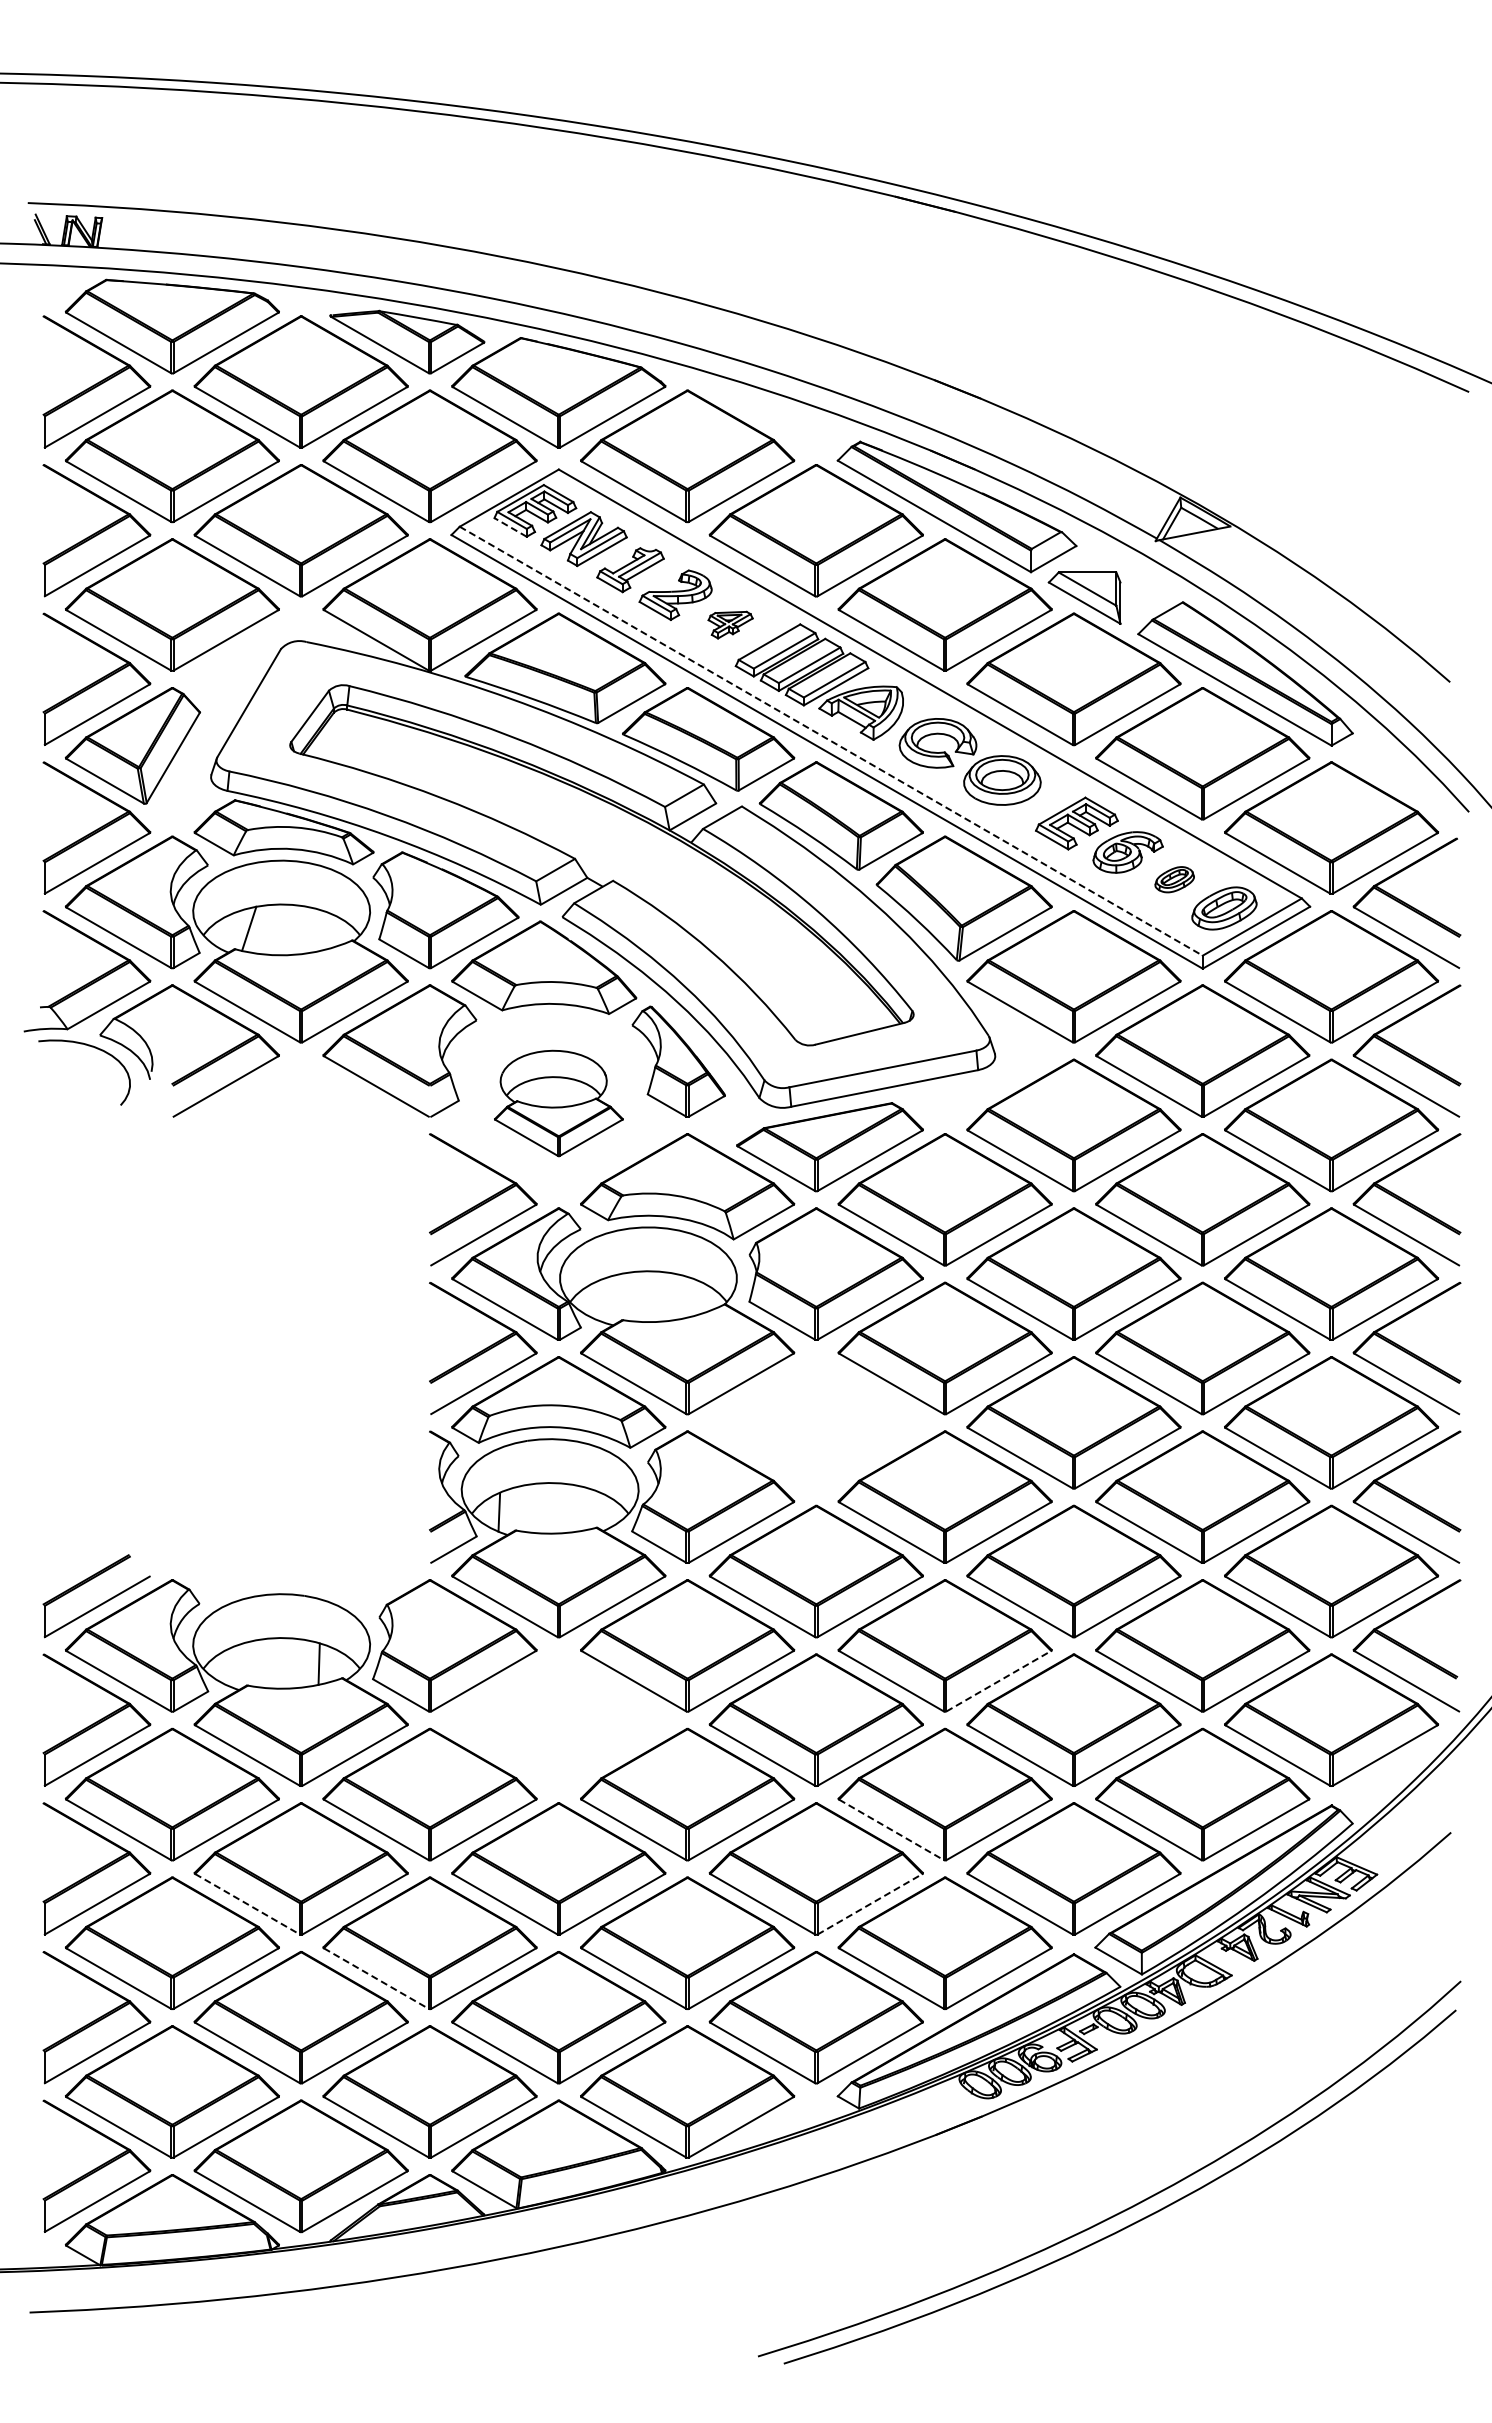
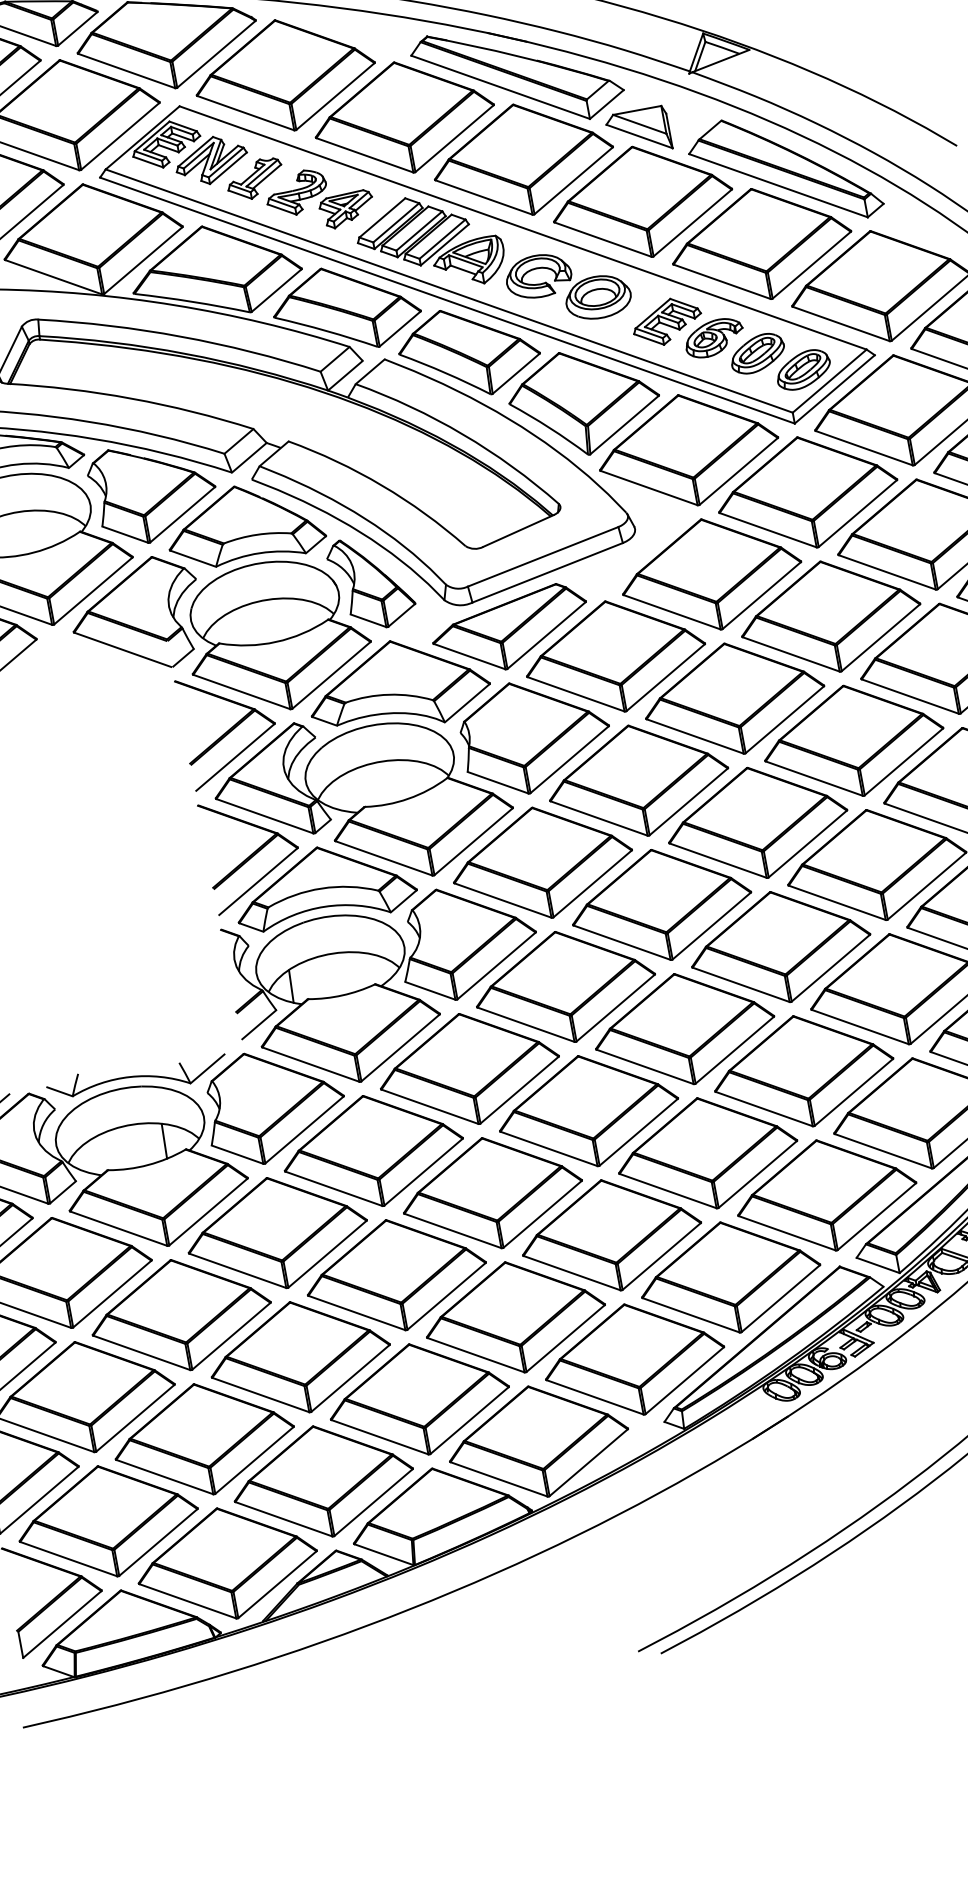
line: (510, 527) -> (148, 162), dashed -> solid
part: (730, 625) -> (347, 210), size x1.43
line: (831, 741) -> (449, 291), dashed -> solid
part: (1174, 879) -> (757, 353), size x1.67
part: (558, 1103) -> (277, 635), size x1.67
part: (815, 1422) -> (541, 862), added
part: (301, 1585) -> (137, 1078), added
line: (998, 1681) -> (734, 1050), dashed -> solid
part: (558, 1719) -> (372, 1150), added
line: (891, 1829) -> (668, 1190), dashed -> solid
line: (247, 1904) -> (141, 1353), dashed -> solid
line: (870, 1904) -> (662, 1256), dashed -> solid
line: (376, 1978) -> (260, 1394), dashed -> solid

